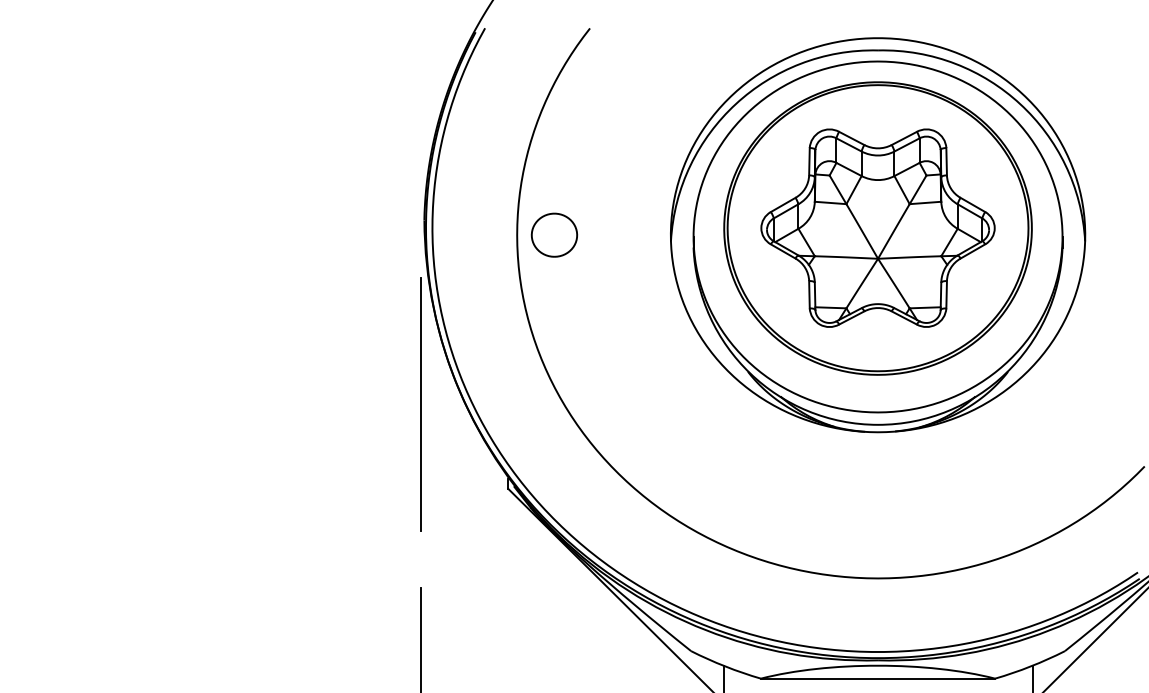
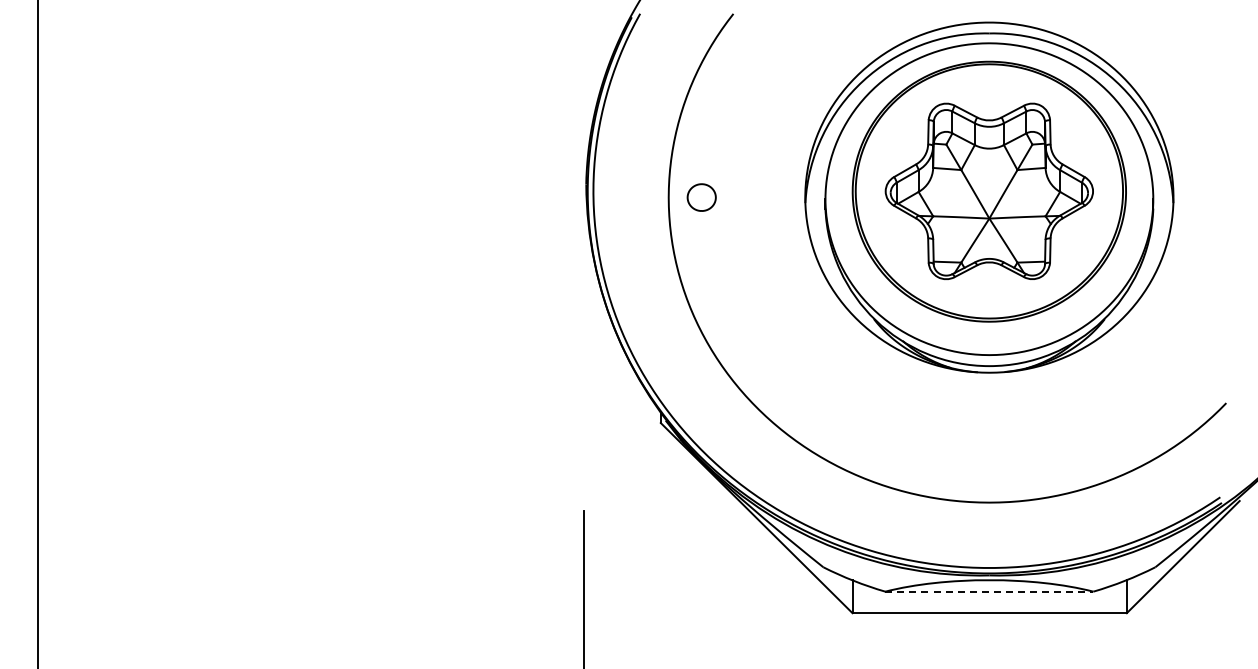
part: (554, 235) -> (701, 197), size x0.7
line: (421, 403) -> (583, 347), removed
line: (878, 678) -> (989, 591), solid -> dashed

